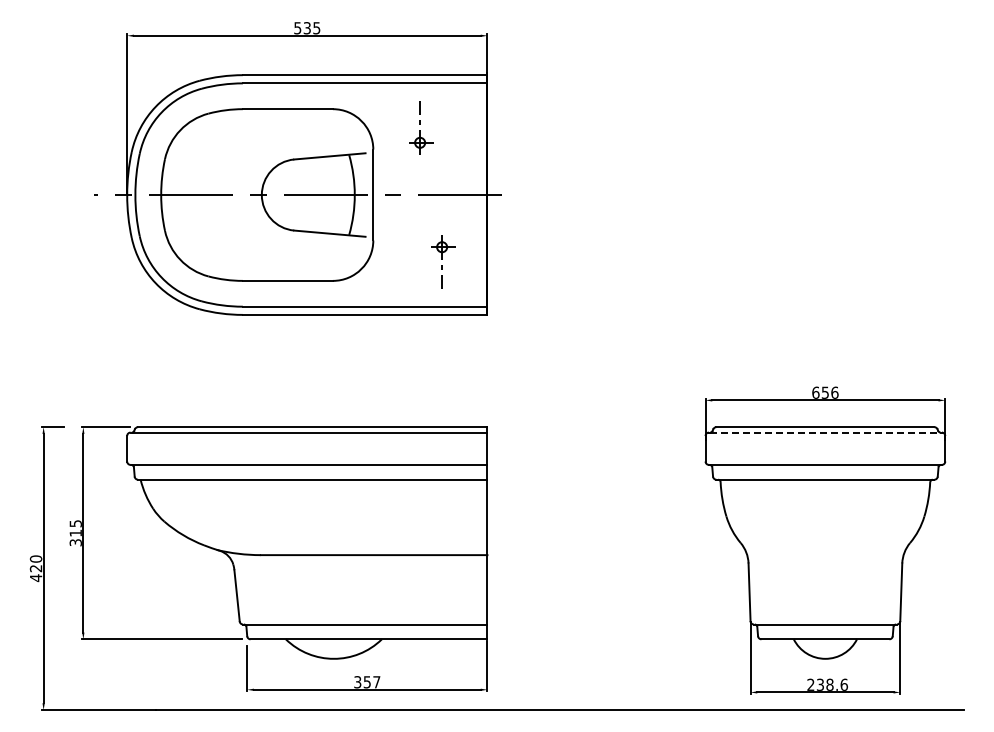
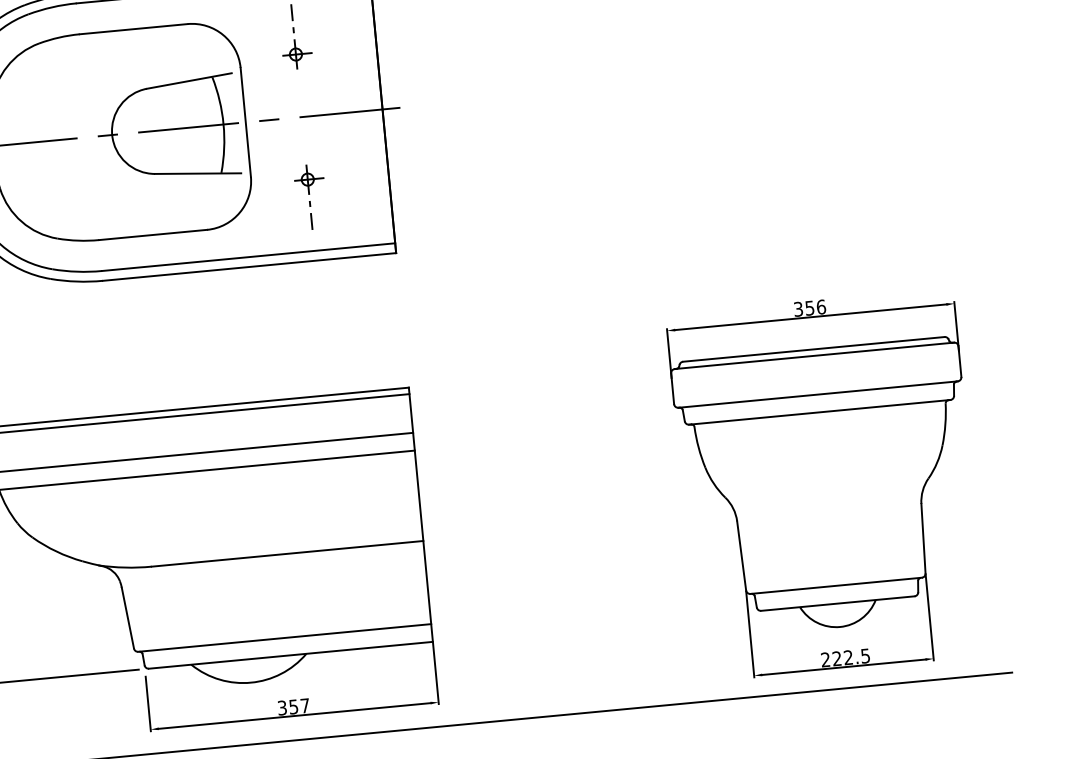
part: (443, 261) -> (311, 196), moved
text: (815, 392) -> (798, 308), 656 -> 356
line: (825, 432) -> (814, 355), dashed -> solid
text: (832, 684) -> (851, 656), 238.6 -> 222.5

